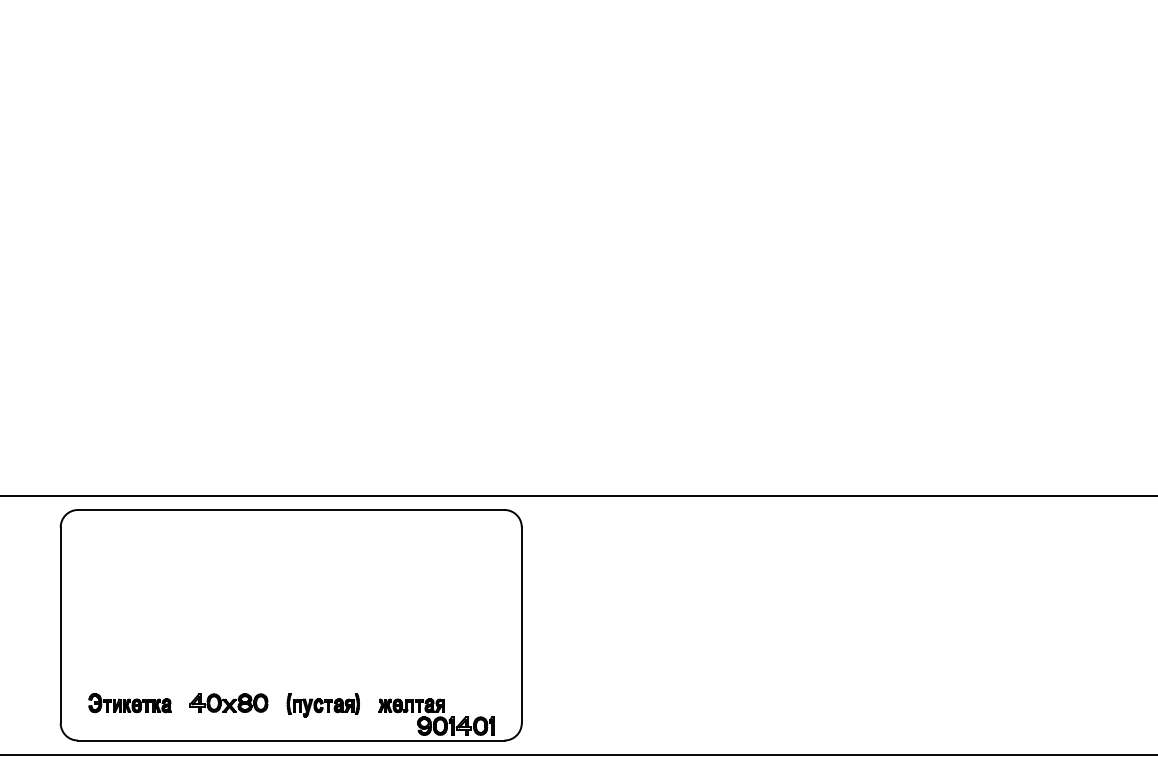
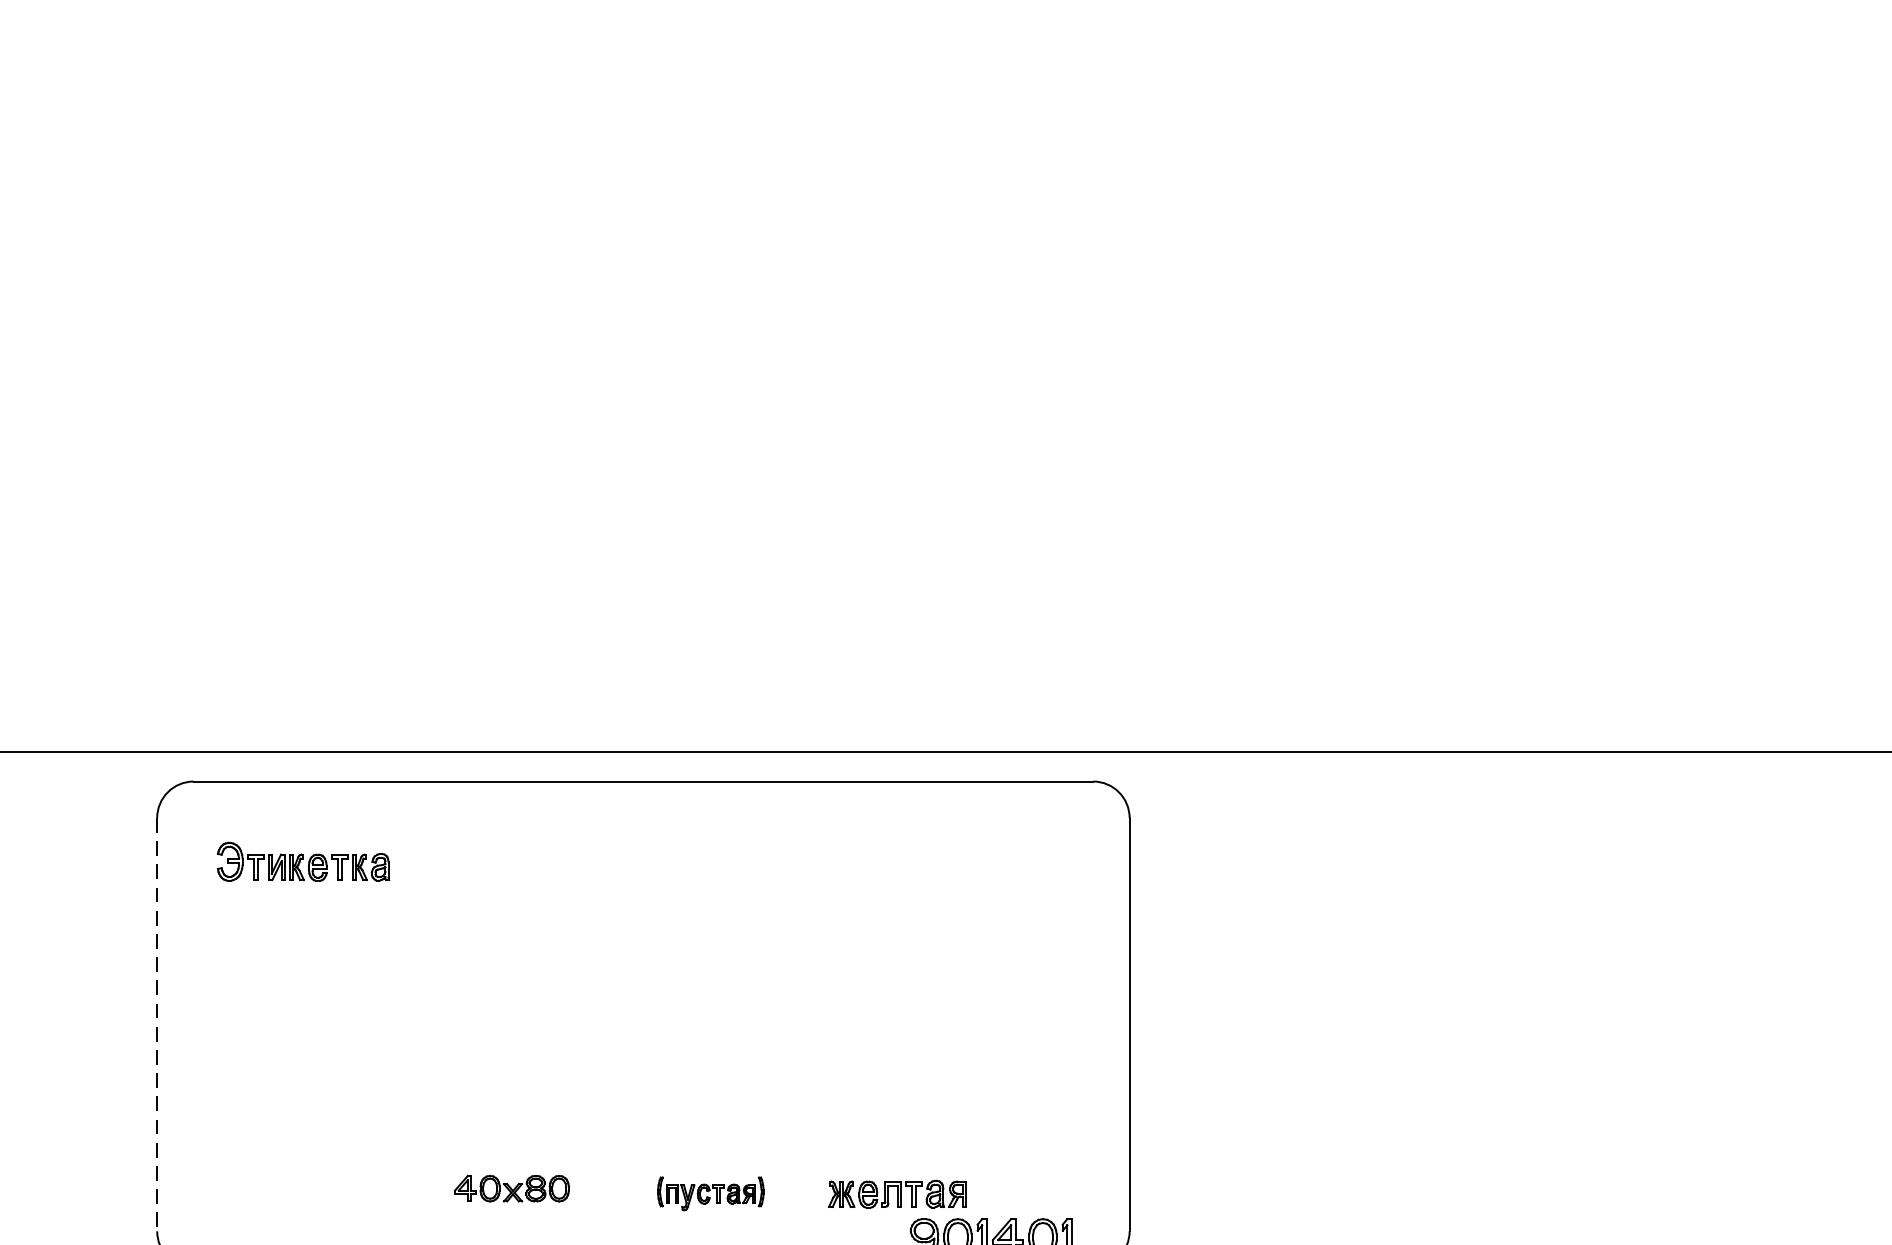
line: (60, 625) -> (156, 1025), solid -> dashed
part: (228, 702) -> (511, 1187), size x0.7
part: (129, 703) -> (302, 862), moved
part: (322, 705) -> (709, 1193), size x0.7

